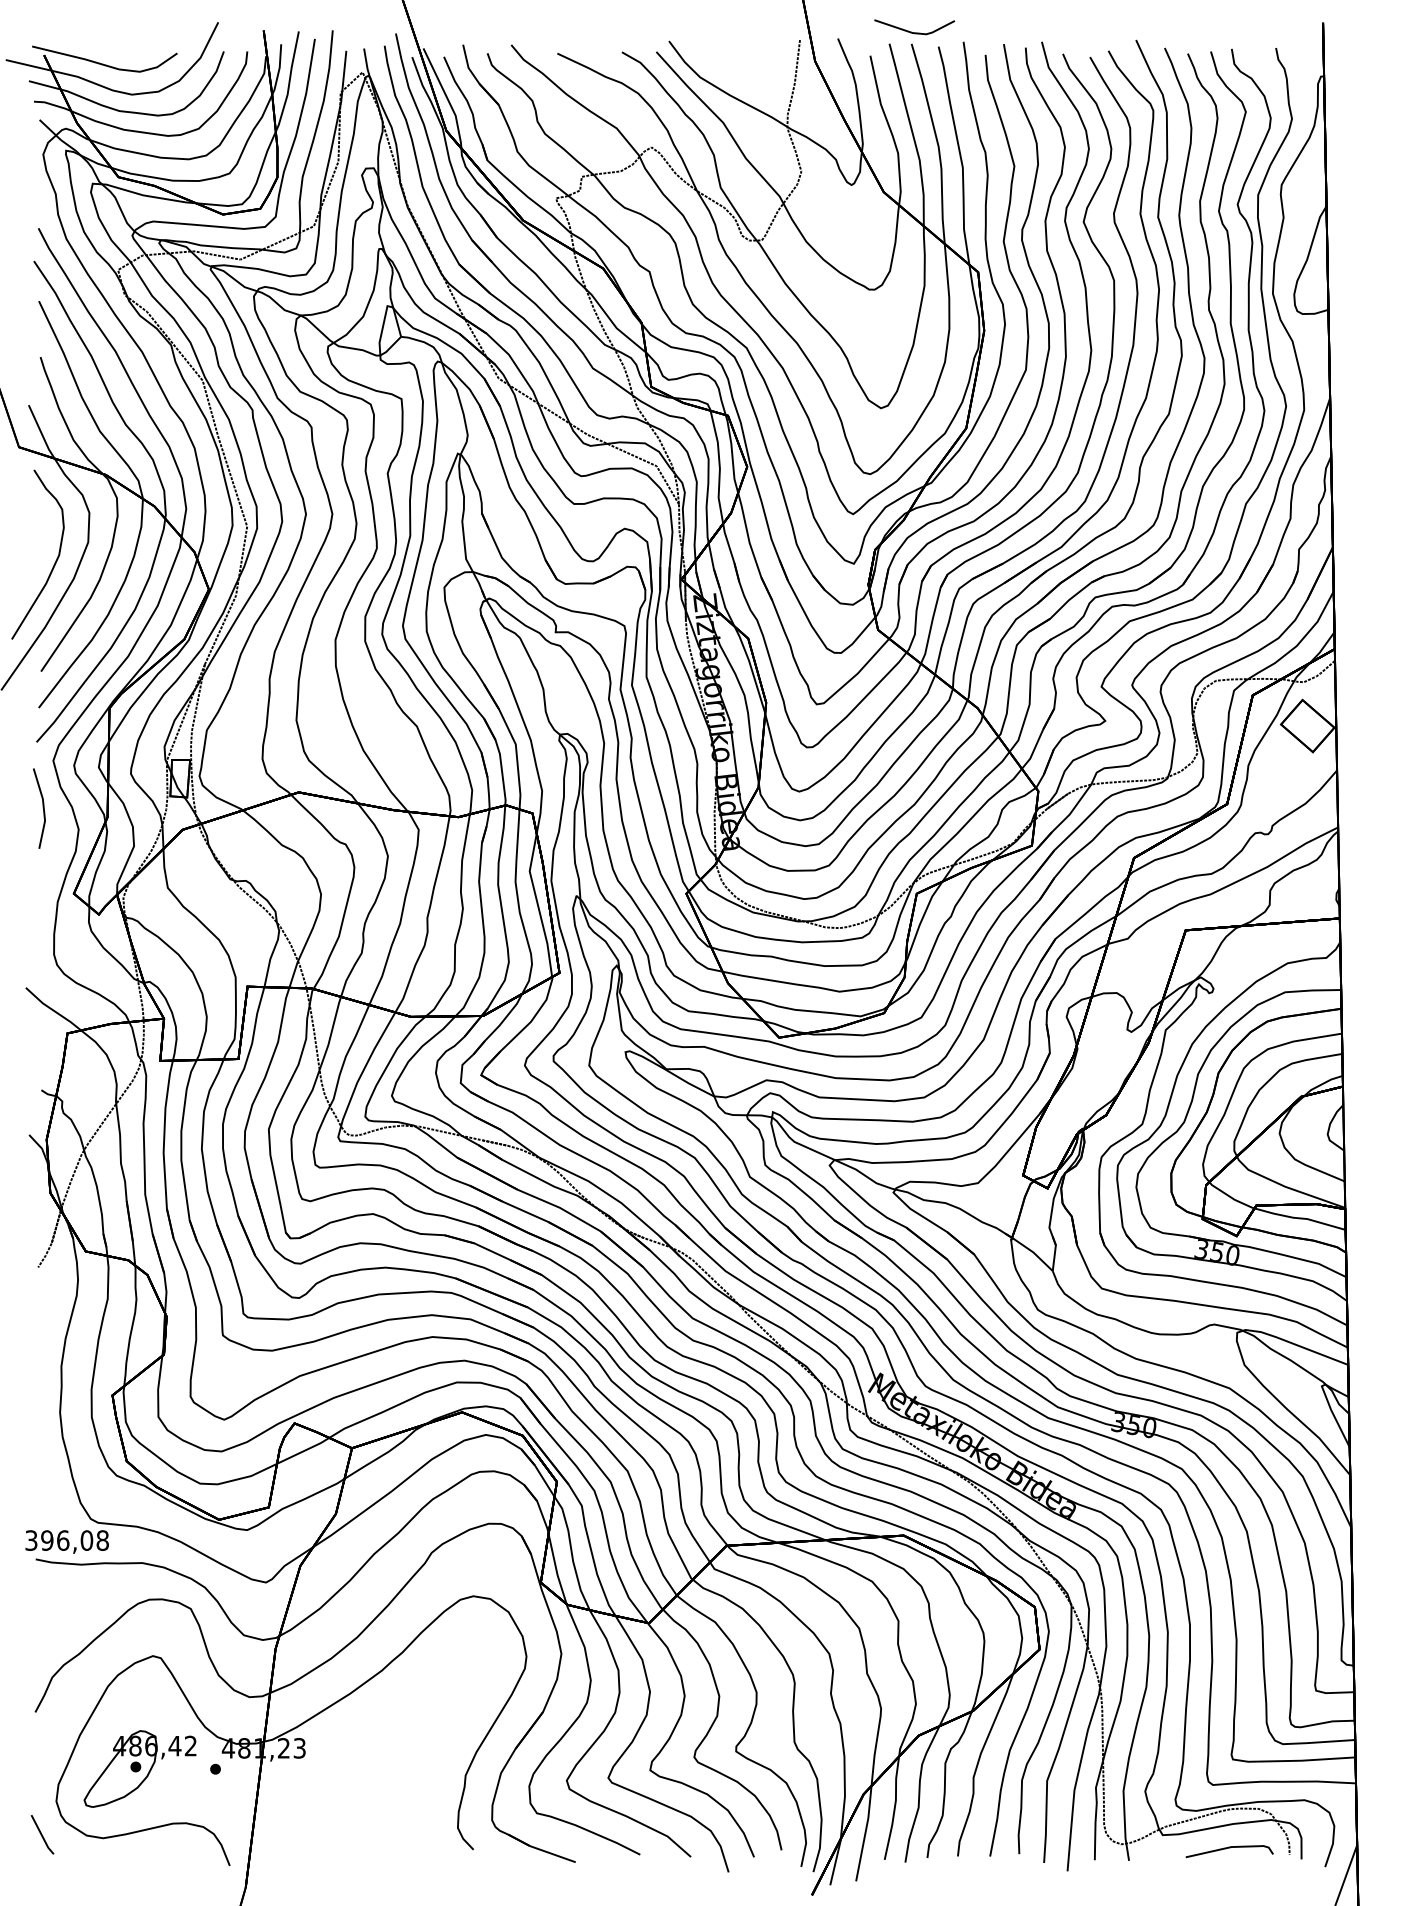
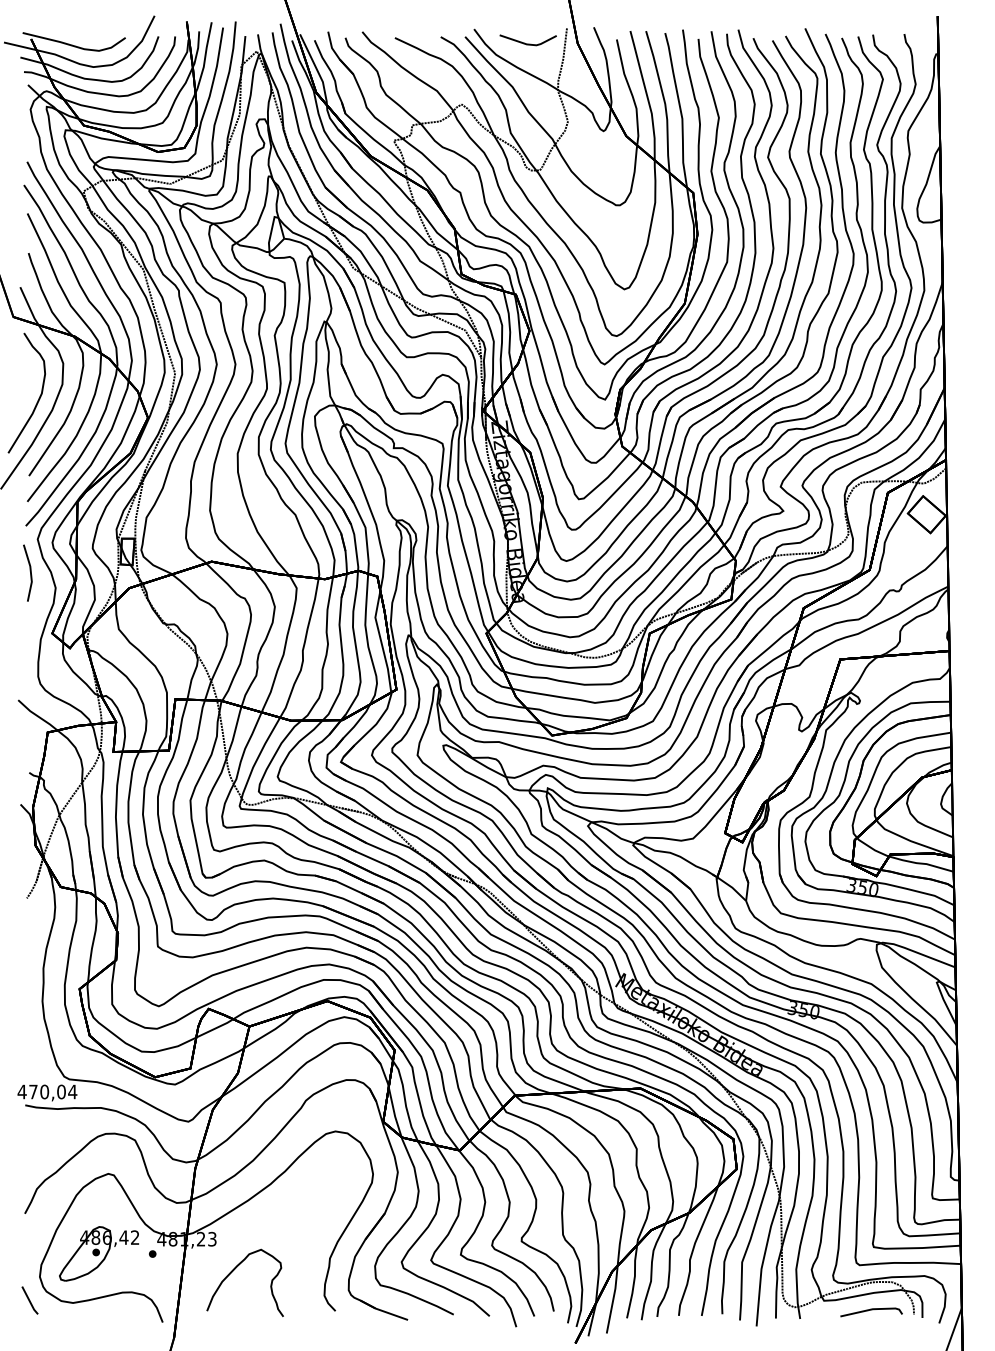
part: (913, 27) -> (527, 40), moved
text: (67, 1539) -> (47, 1091), 396,08 -> 470,04
curve: (329, 1793) -> (233, 1271), added

